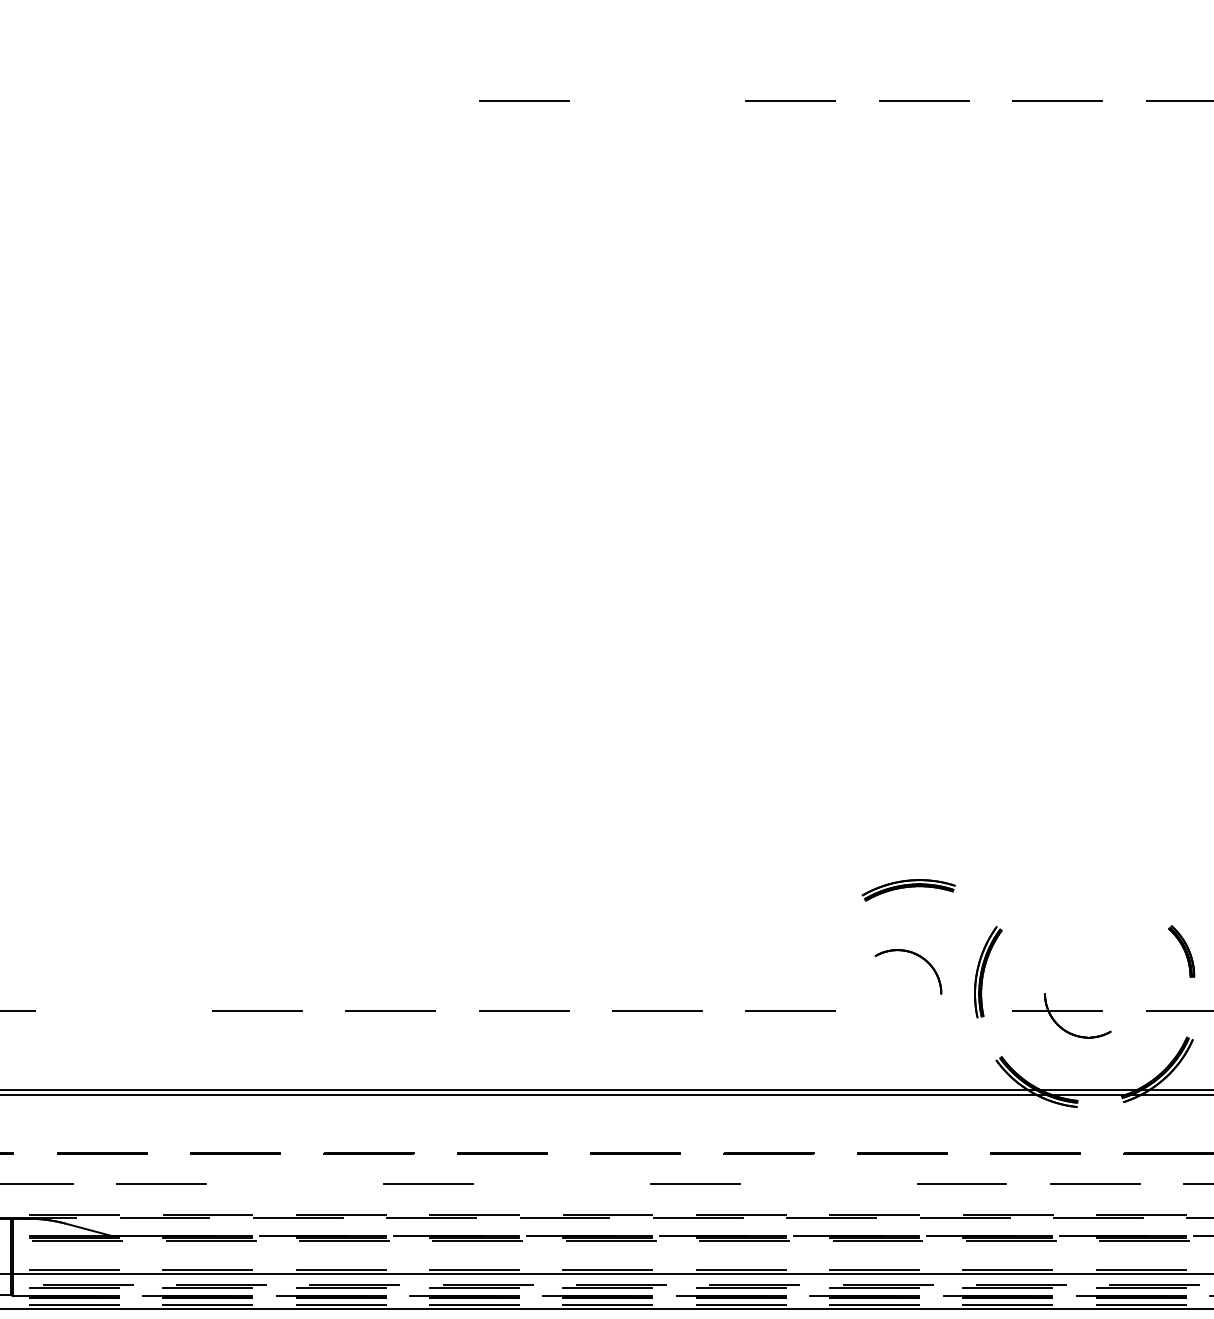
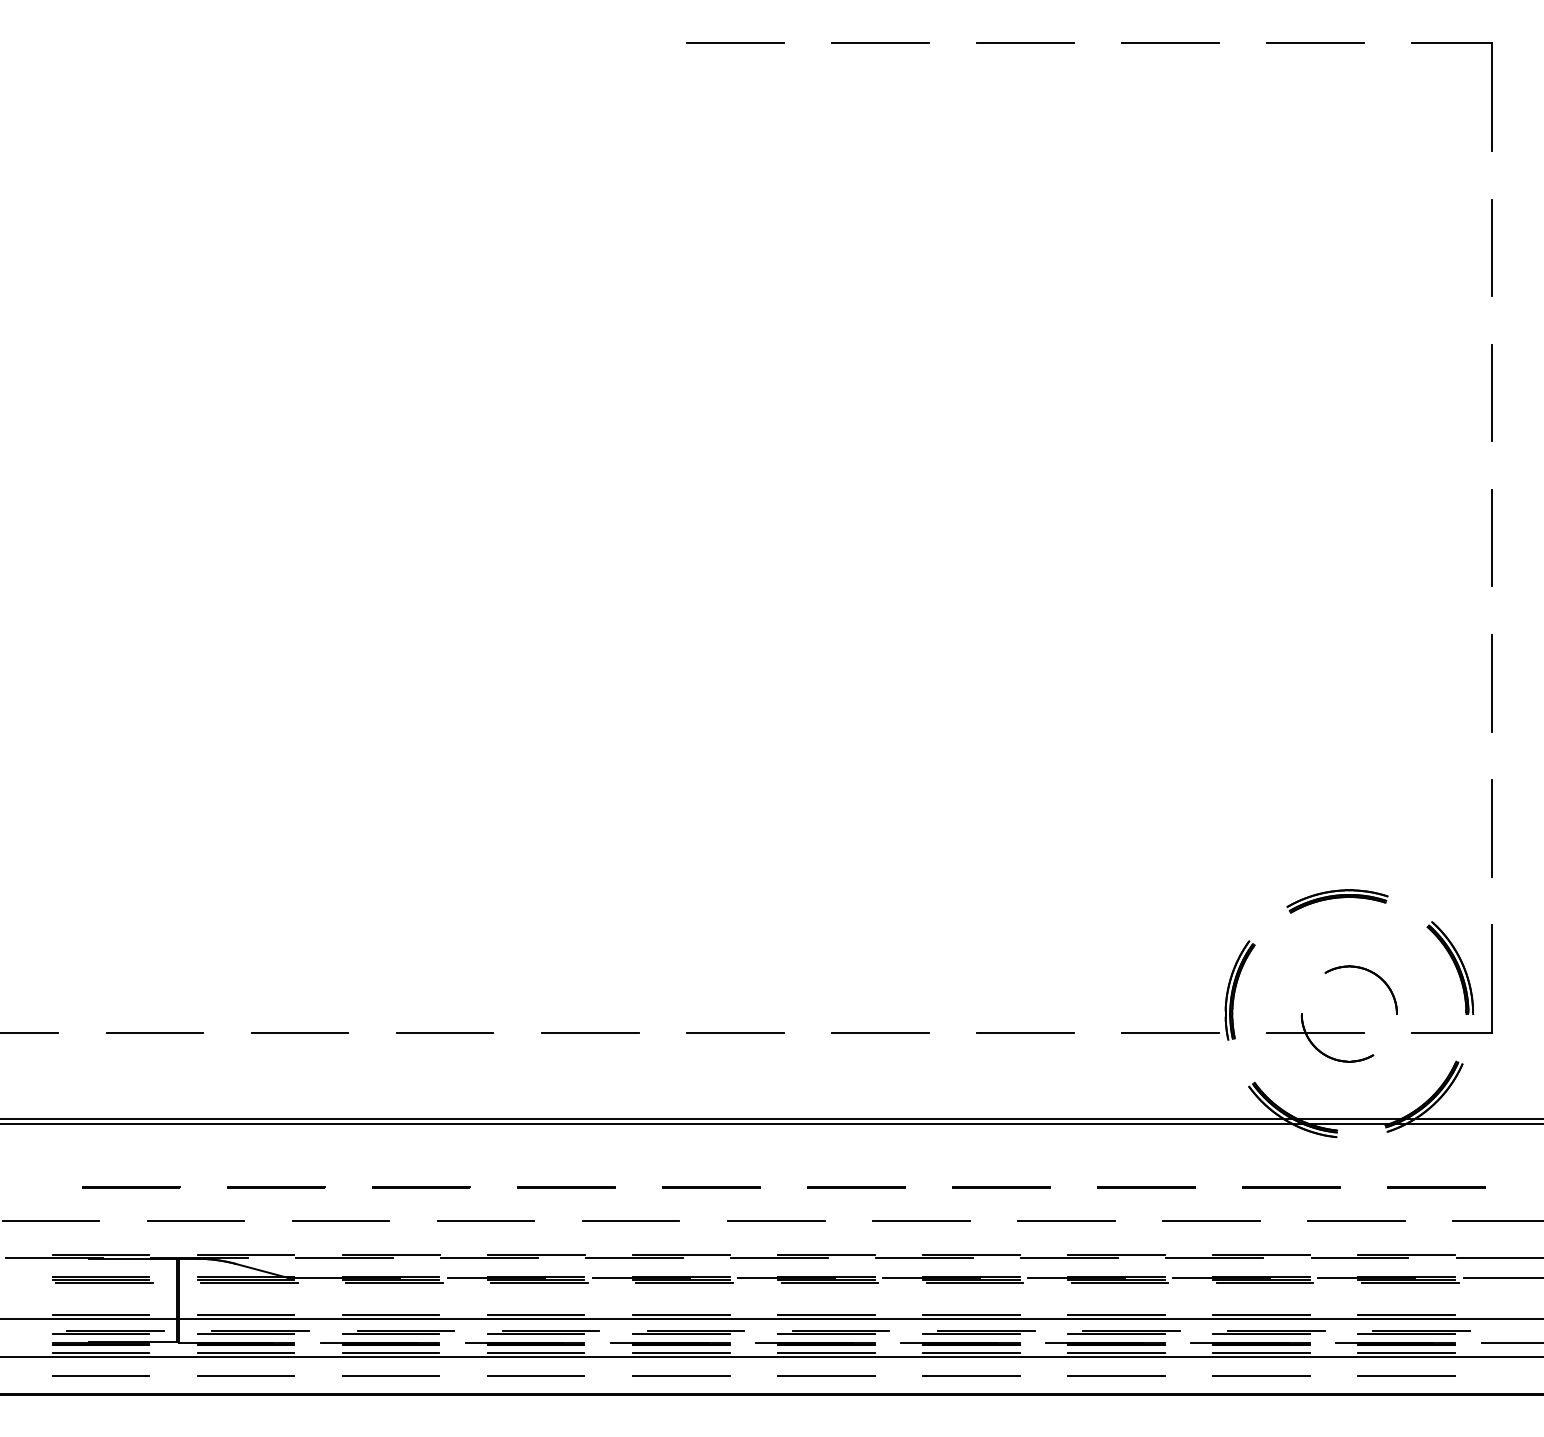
line: (656, 101) -> (879, 43), added
part: (908, 890) -> (1337, 901), moved
part: (1181, 951) -> (1450, 967), size x1.67
part: (916, 955) -> (1369, 972), moved
line: (123, 1011) -> (299, 1033), added
line: (924, 1011) -> (1170, 1033), added
line: (294, 1183) -> (485, 1220), added
line: (561, 1183) -> (775, 1220), added
line: (827, 1183) -> (1065, 1220), added

